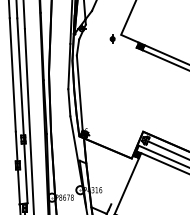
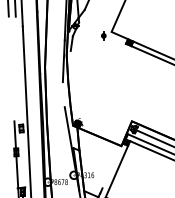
line: (12, 74) -> (11, 68), removed
line: (79, 92) -> (73, 85), removed
line: (69, 102) -> (63, 94), removed
line: (22, 110) -> (20, 101), removed

